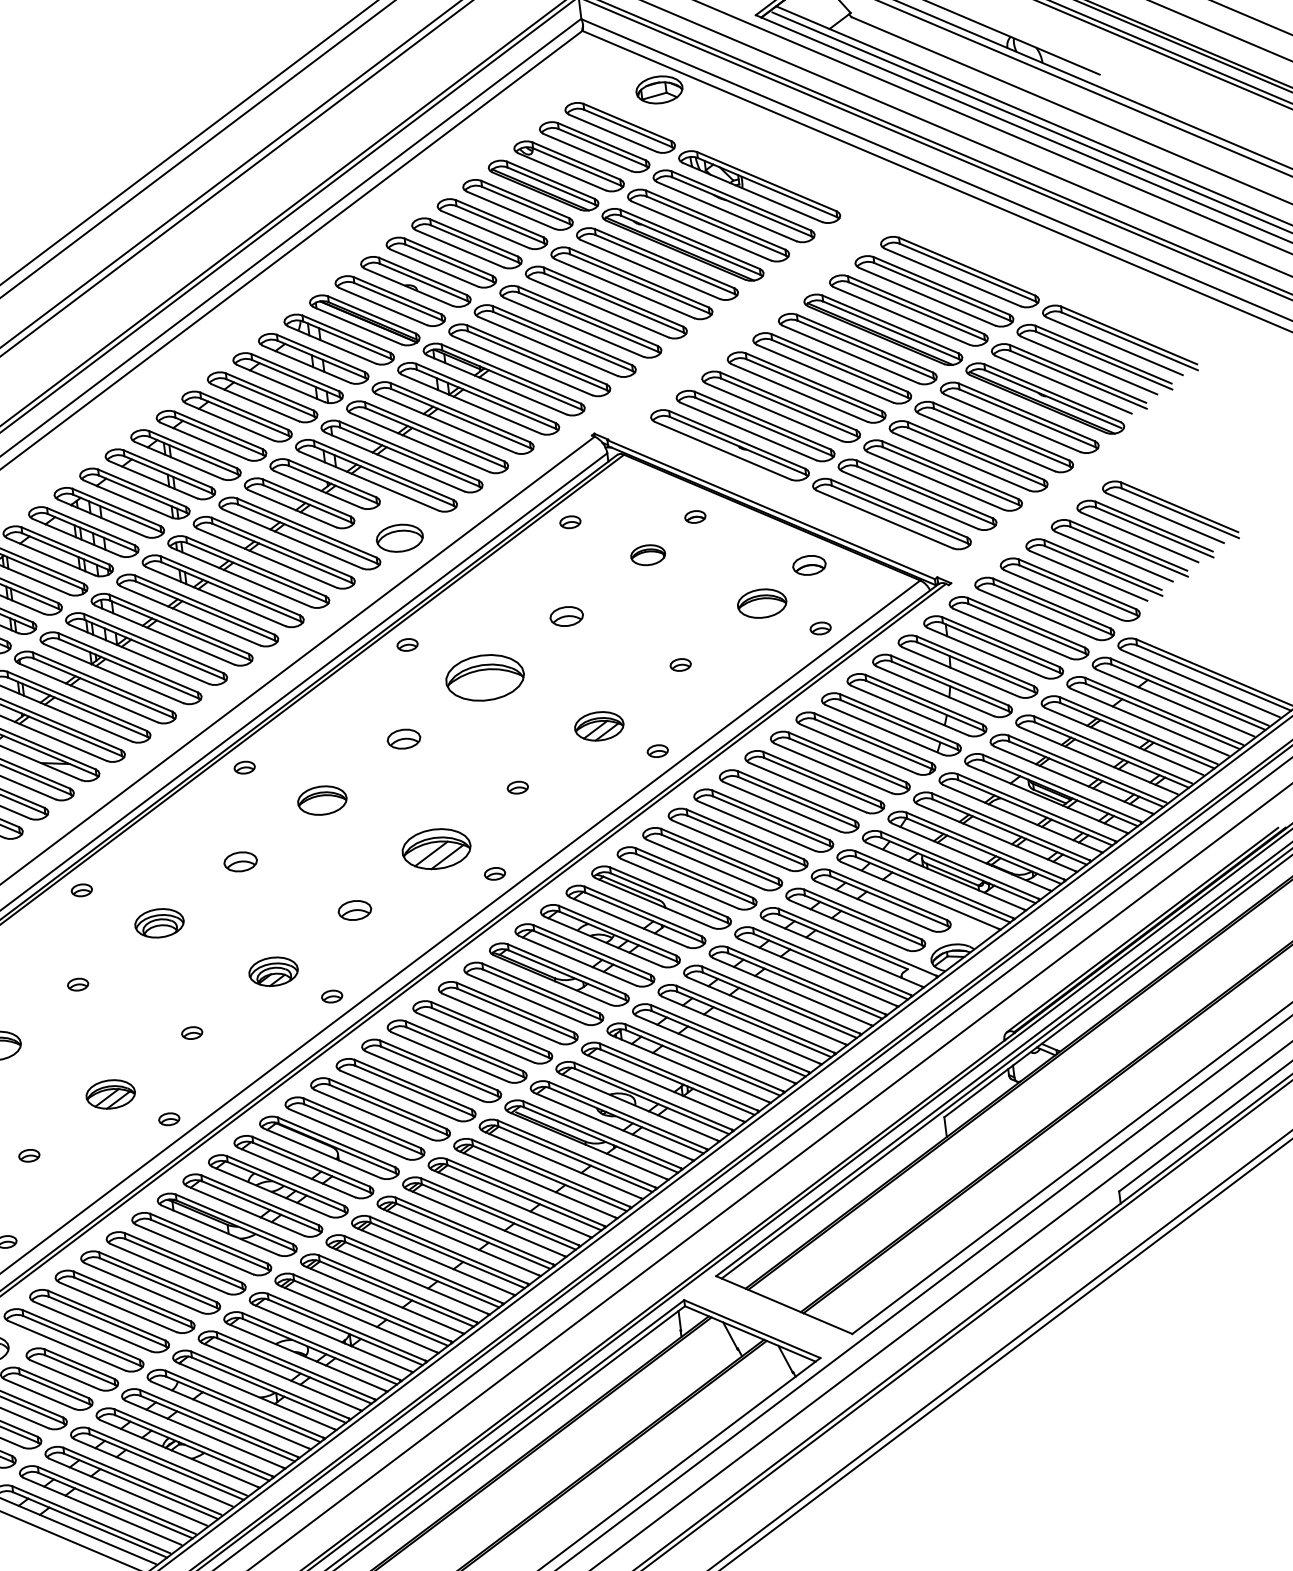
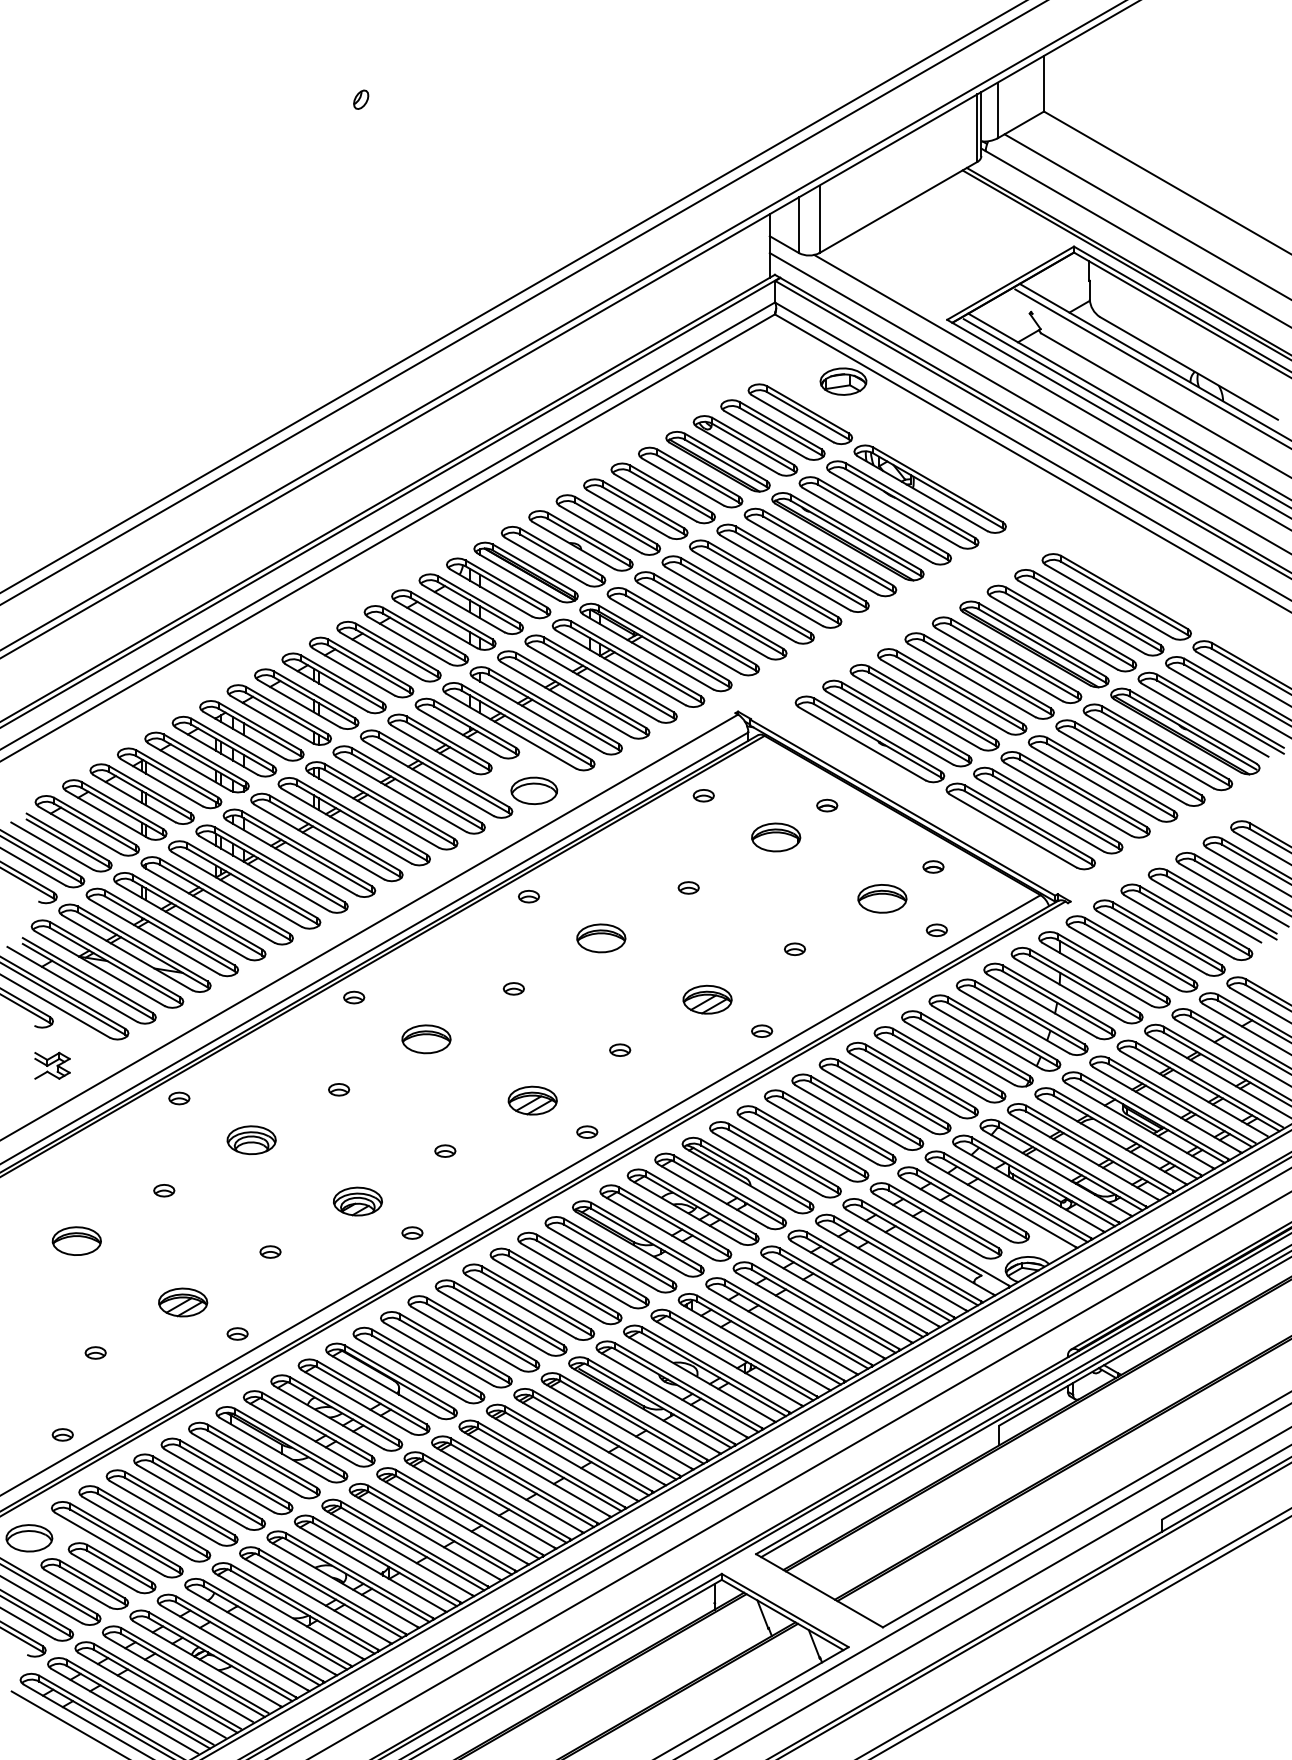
part: (648, 555) -> (776, 837), size x1.43
part: (809, 564) -> (933, 866), size x0.62
part: (566, 616) -> (688, 887), size x0.62
part: (485, 677) -> (601, 938), size x0.62
part: (403, 738) -> (513, 988), size x0.62
part: (436, 848) -> (532, 1100), size x0.71
part: (241, 861) -> (339, 1089), size x0.62
part: (355, 909) -> (445, 1150), size x0.62

